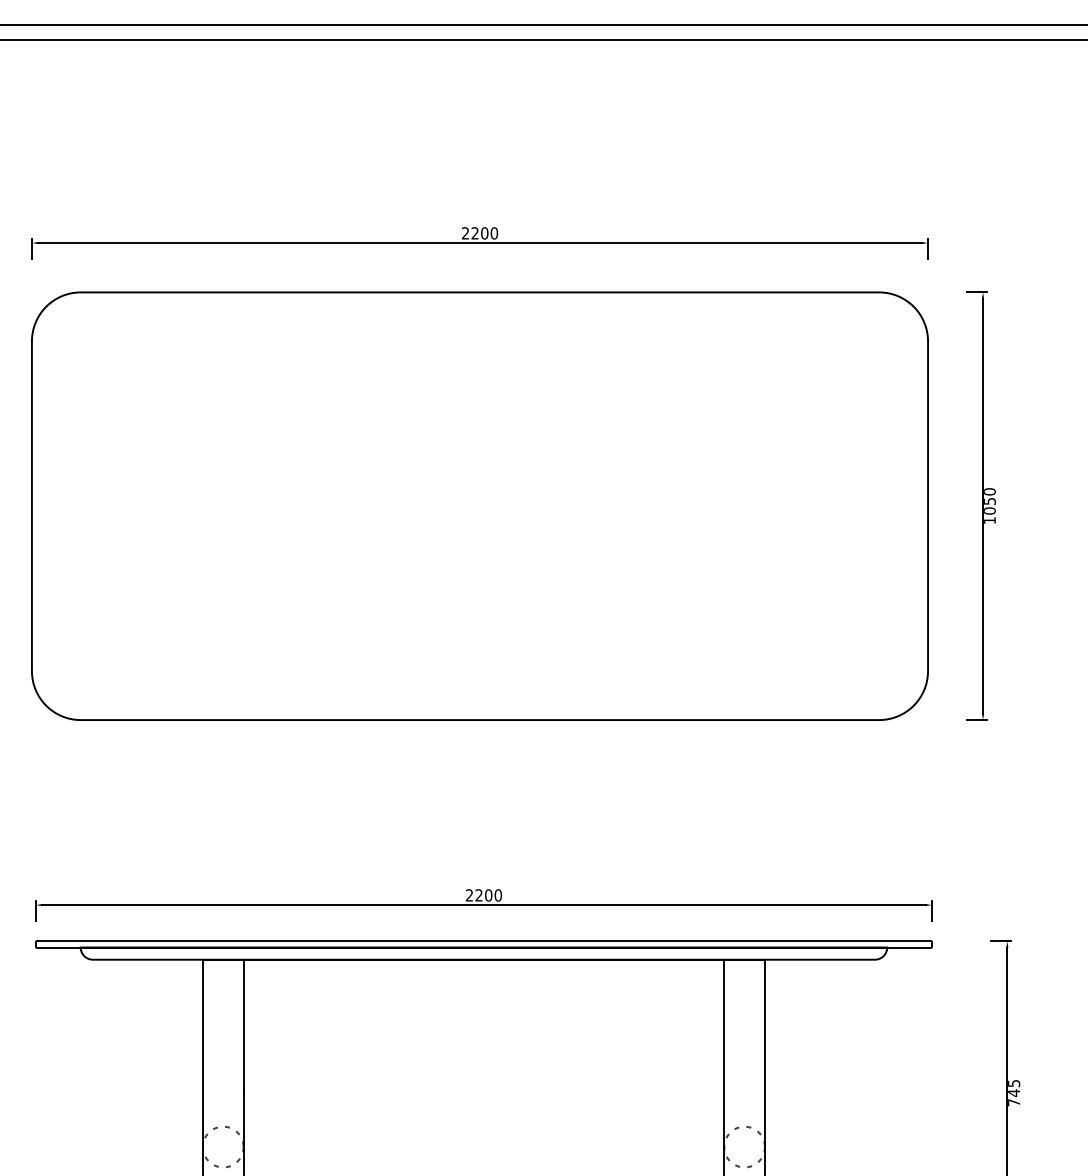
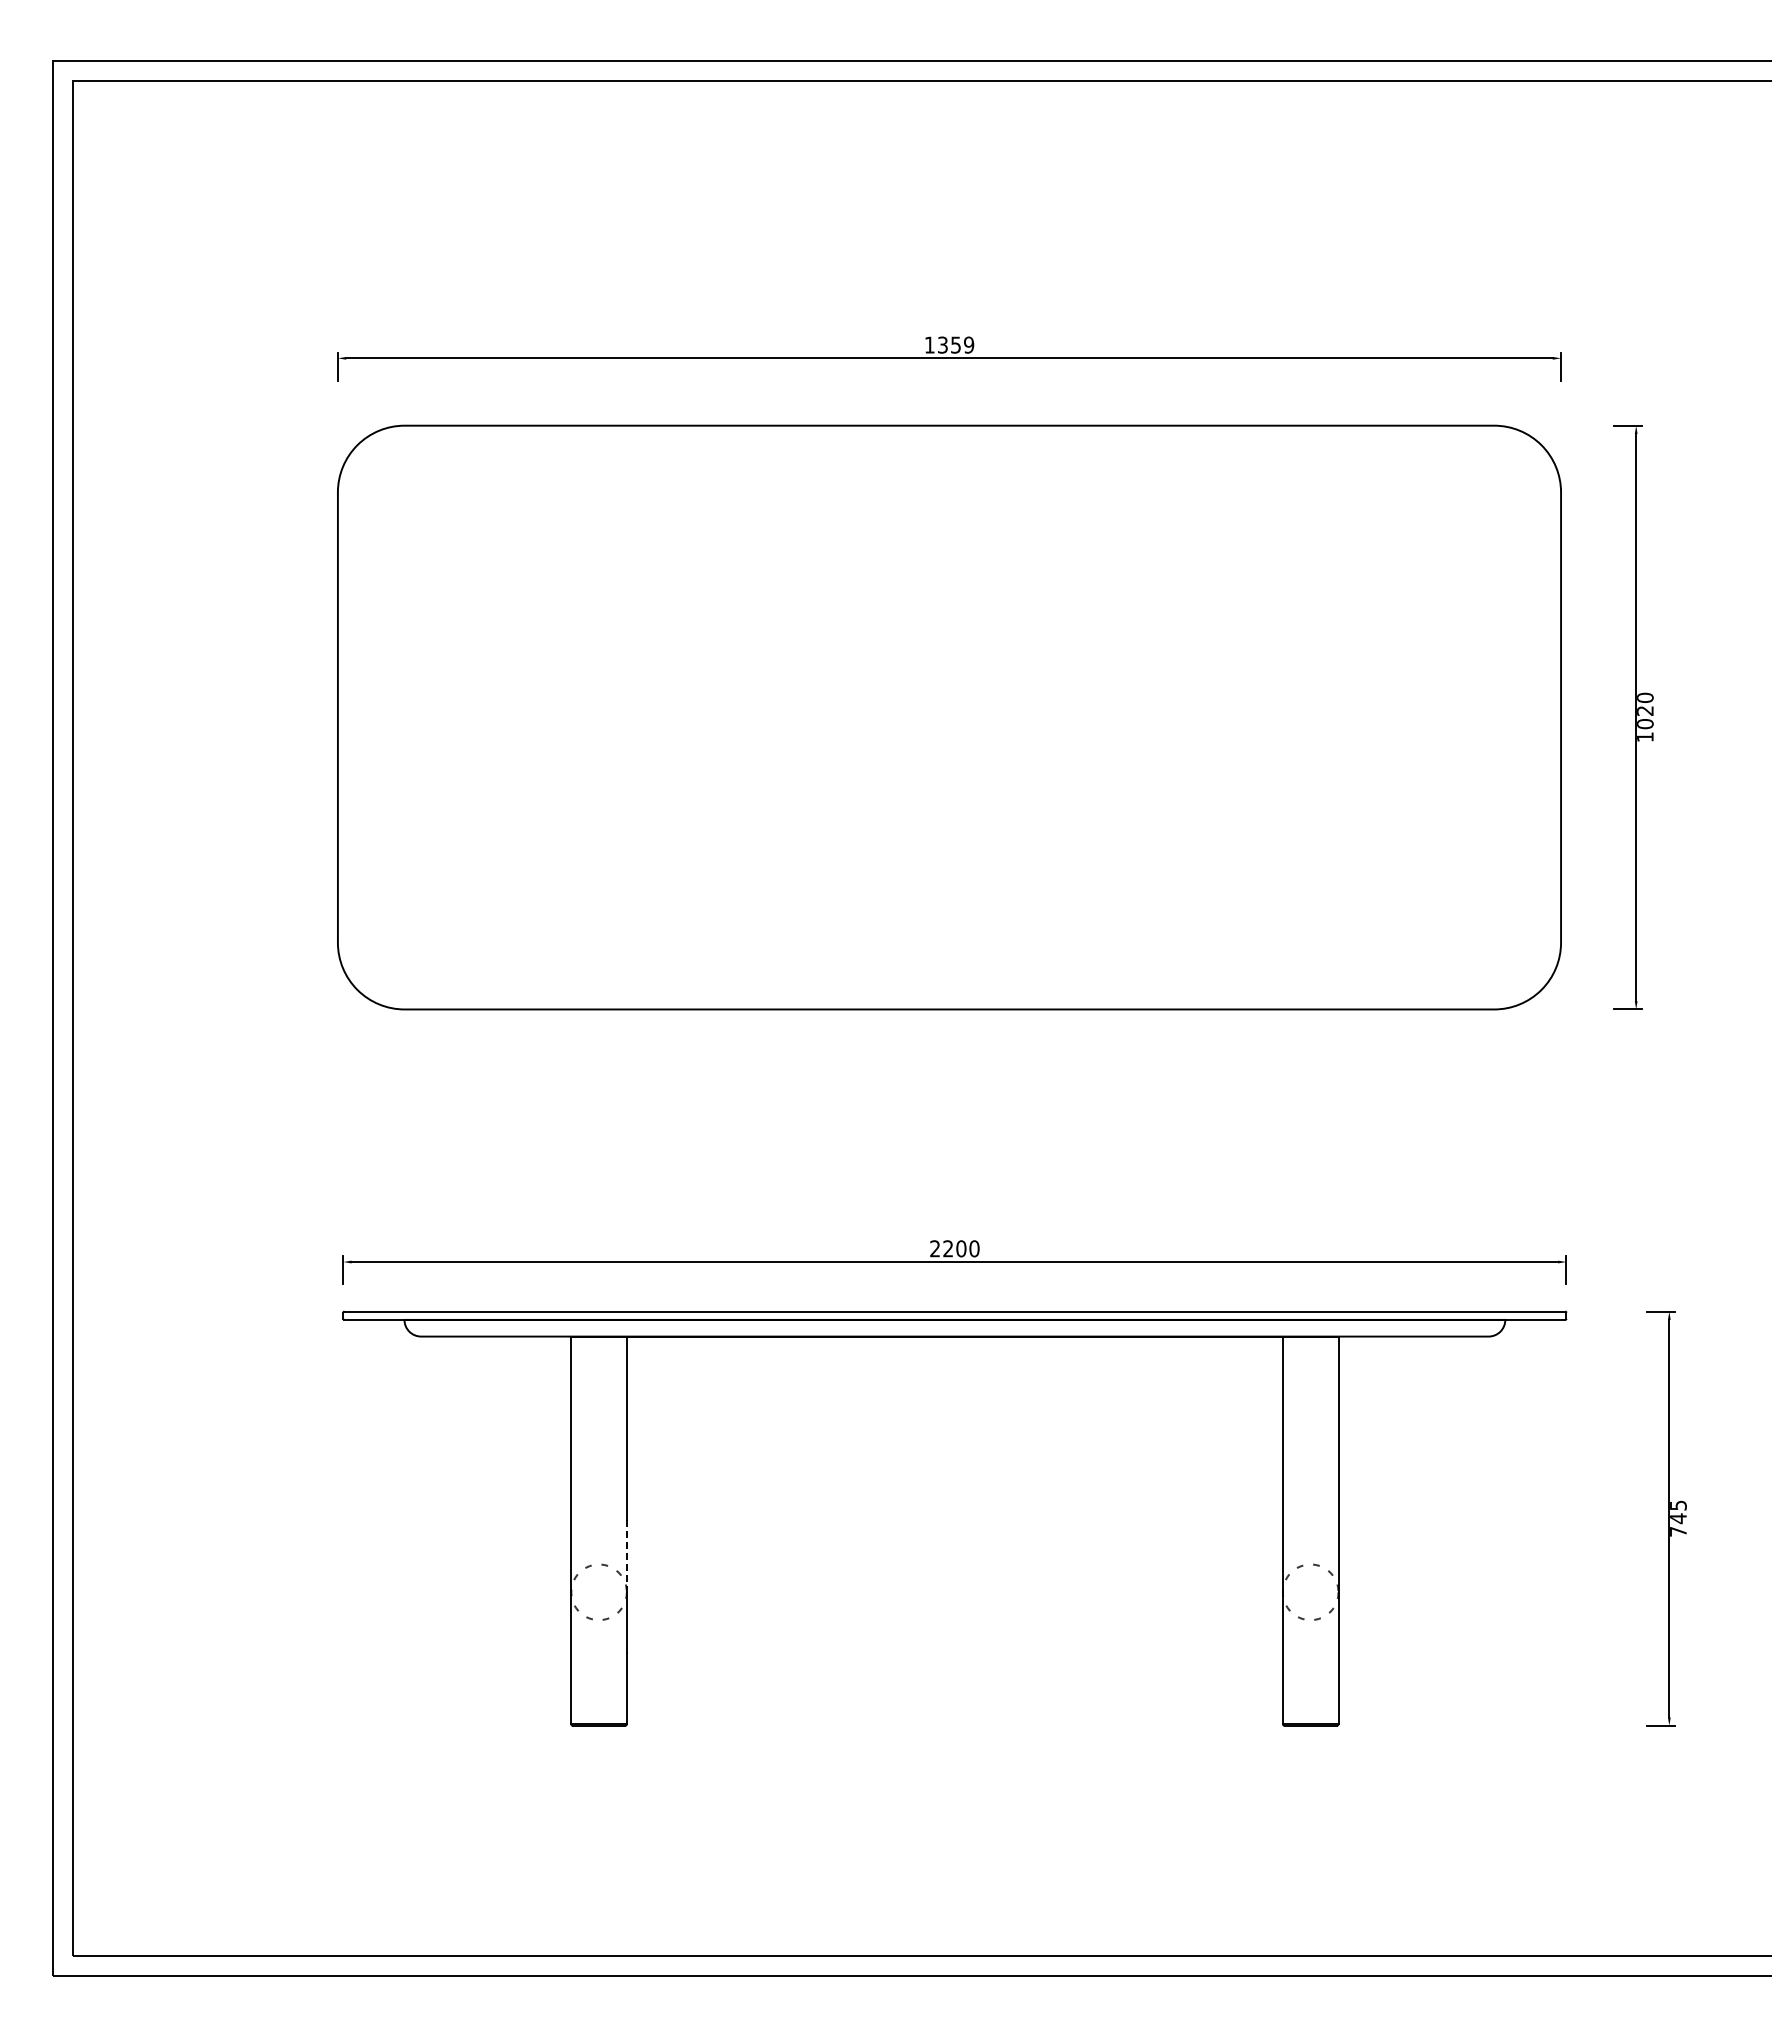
text: (480, 232) -> (949, 344), 2200 -> 1359
text: (989, 501) -> (1645, 710), 1050 -> 1020
line: (243, 1118) -> (626, 1553), solid -> dashed

